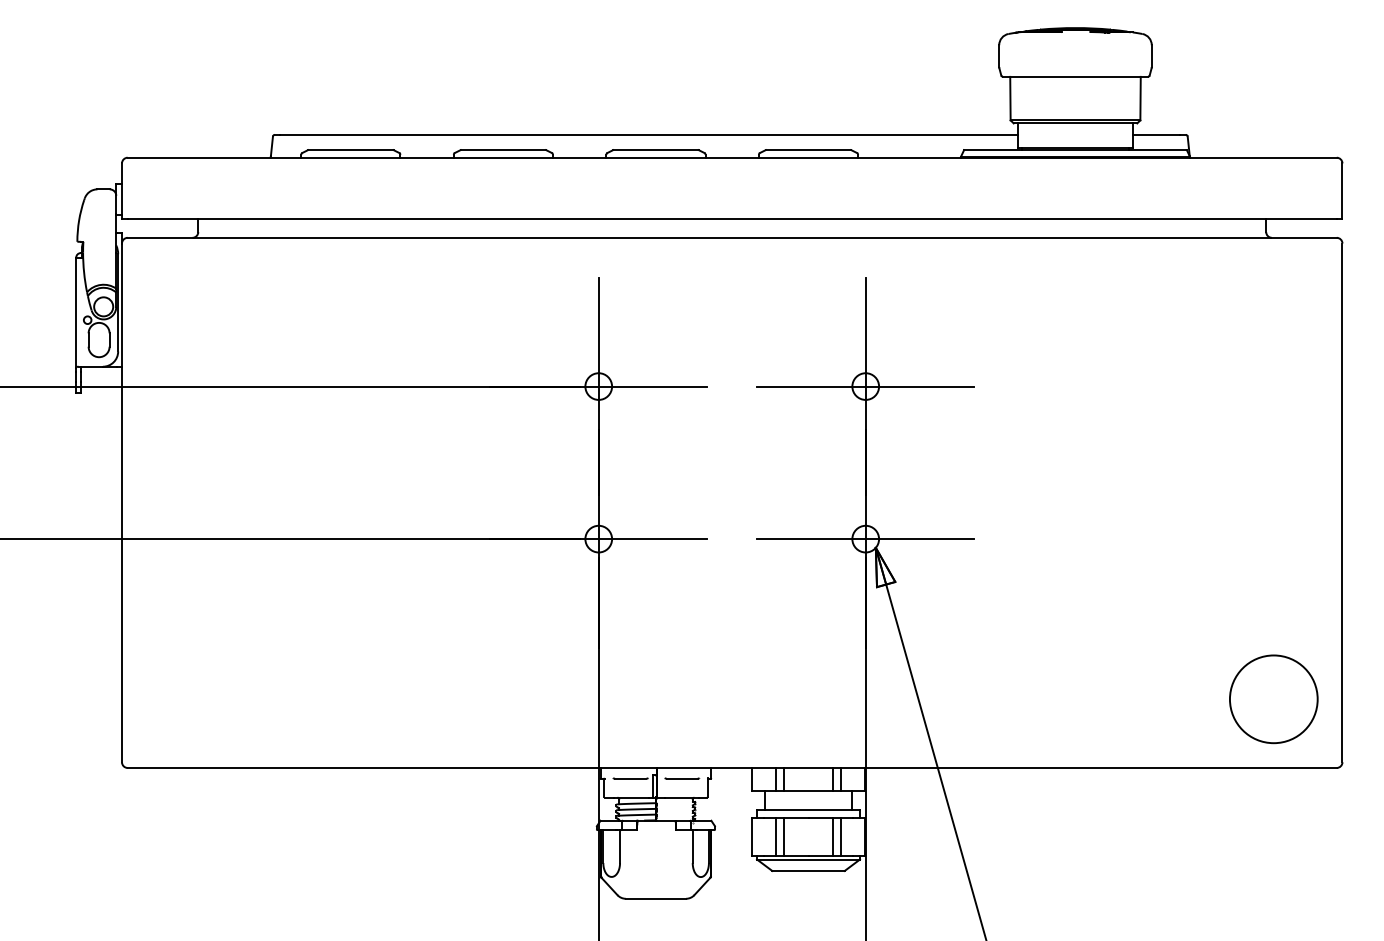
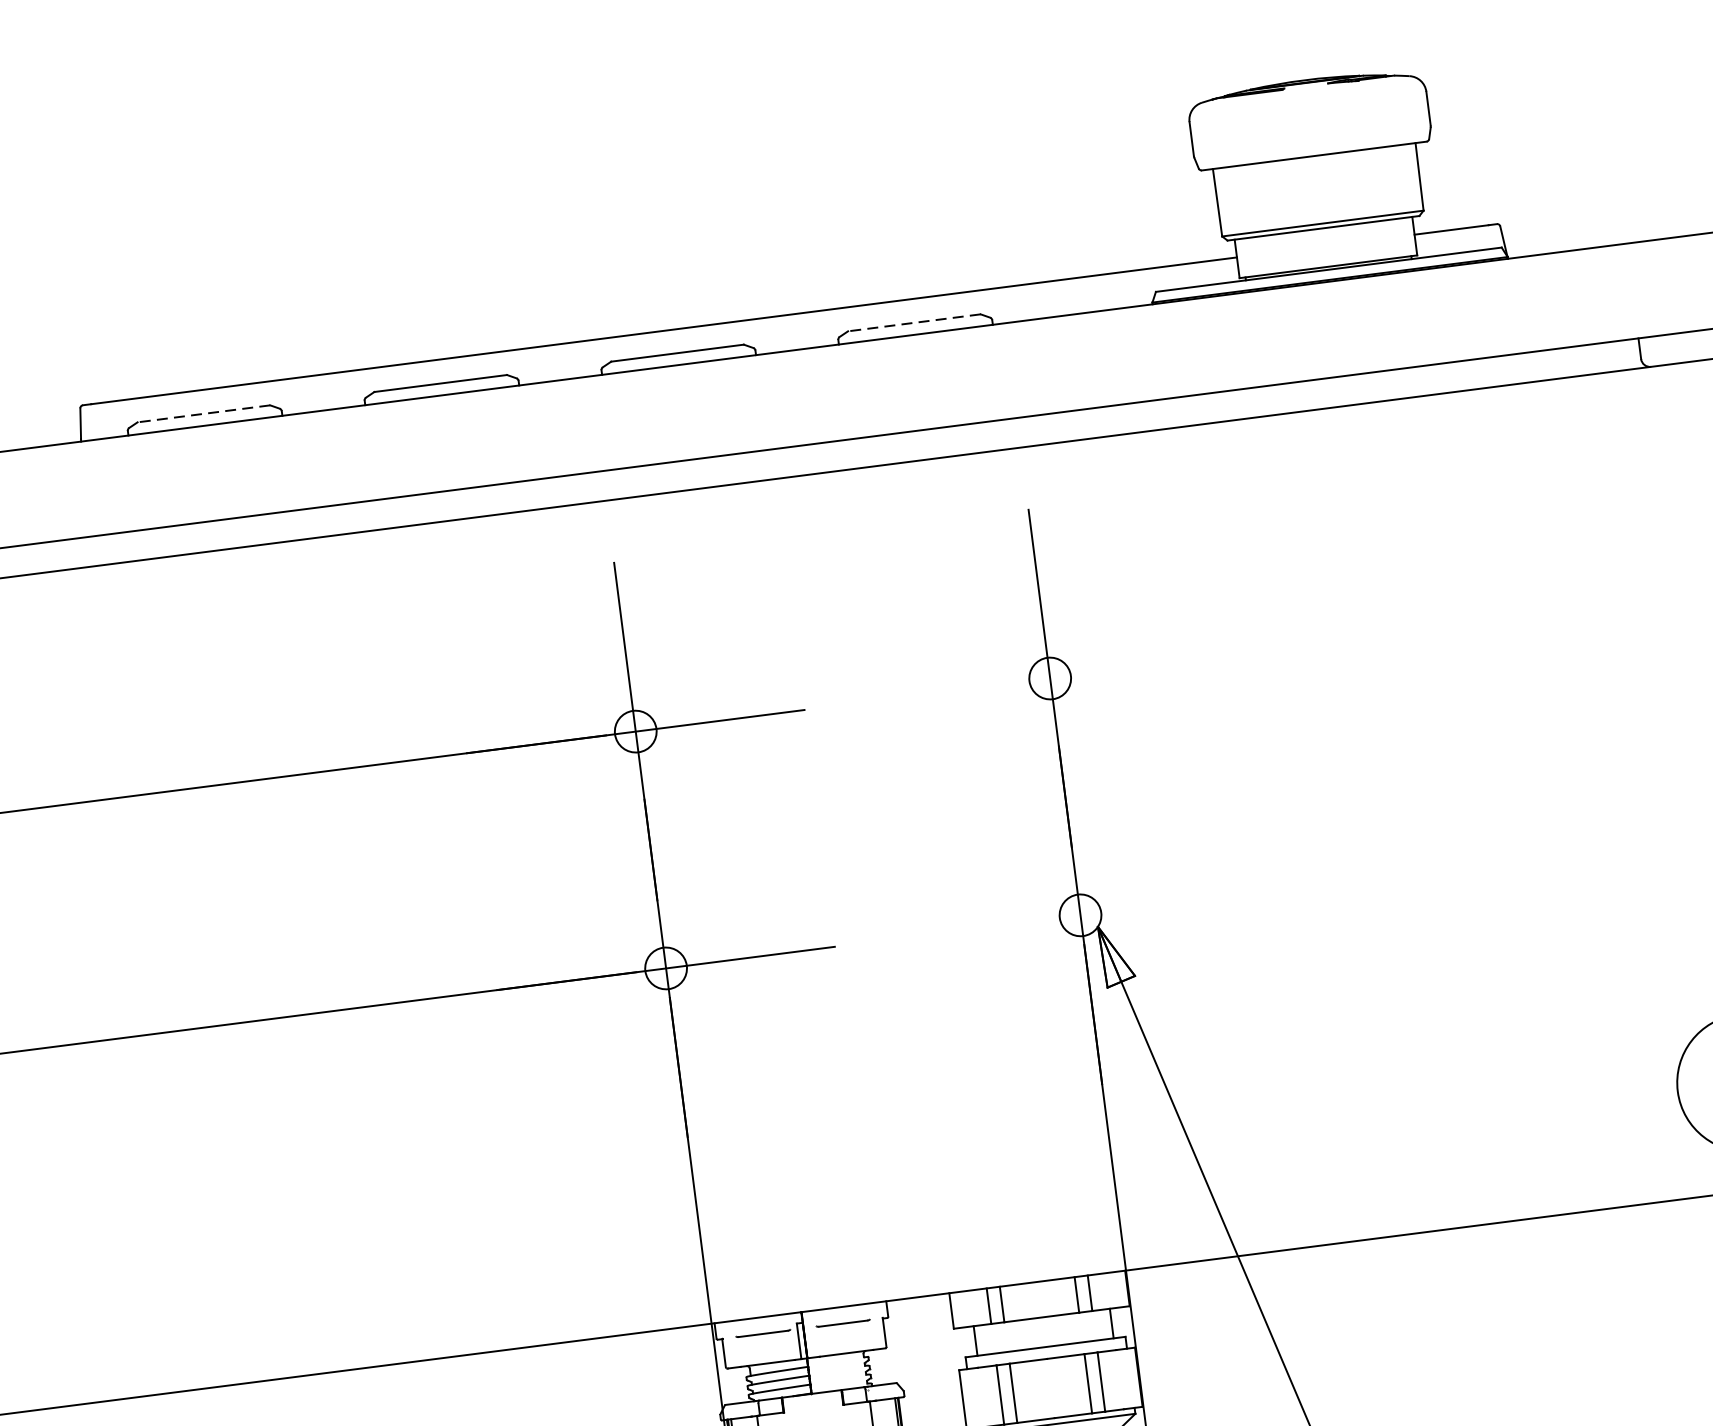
line: (350, 150) -> (203, 414), solid -> dashed
line: (808, 150) -> (914, 323), solid -> dashed
line: (865, 386) -> (1049, 678), removed
line: (865, 539) -> (1080, 915), removed

